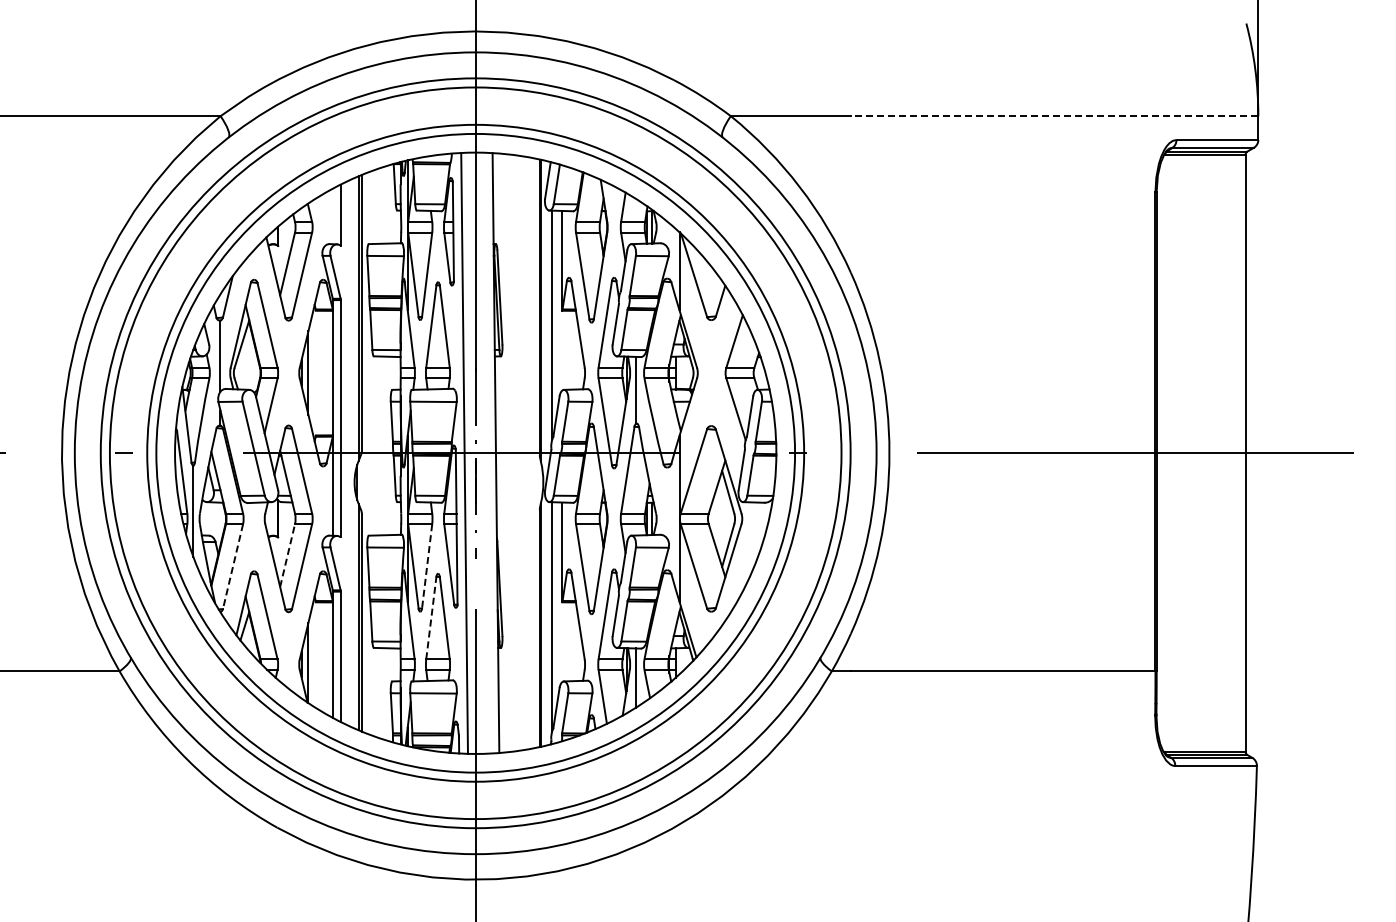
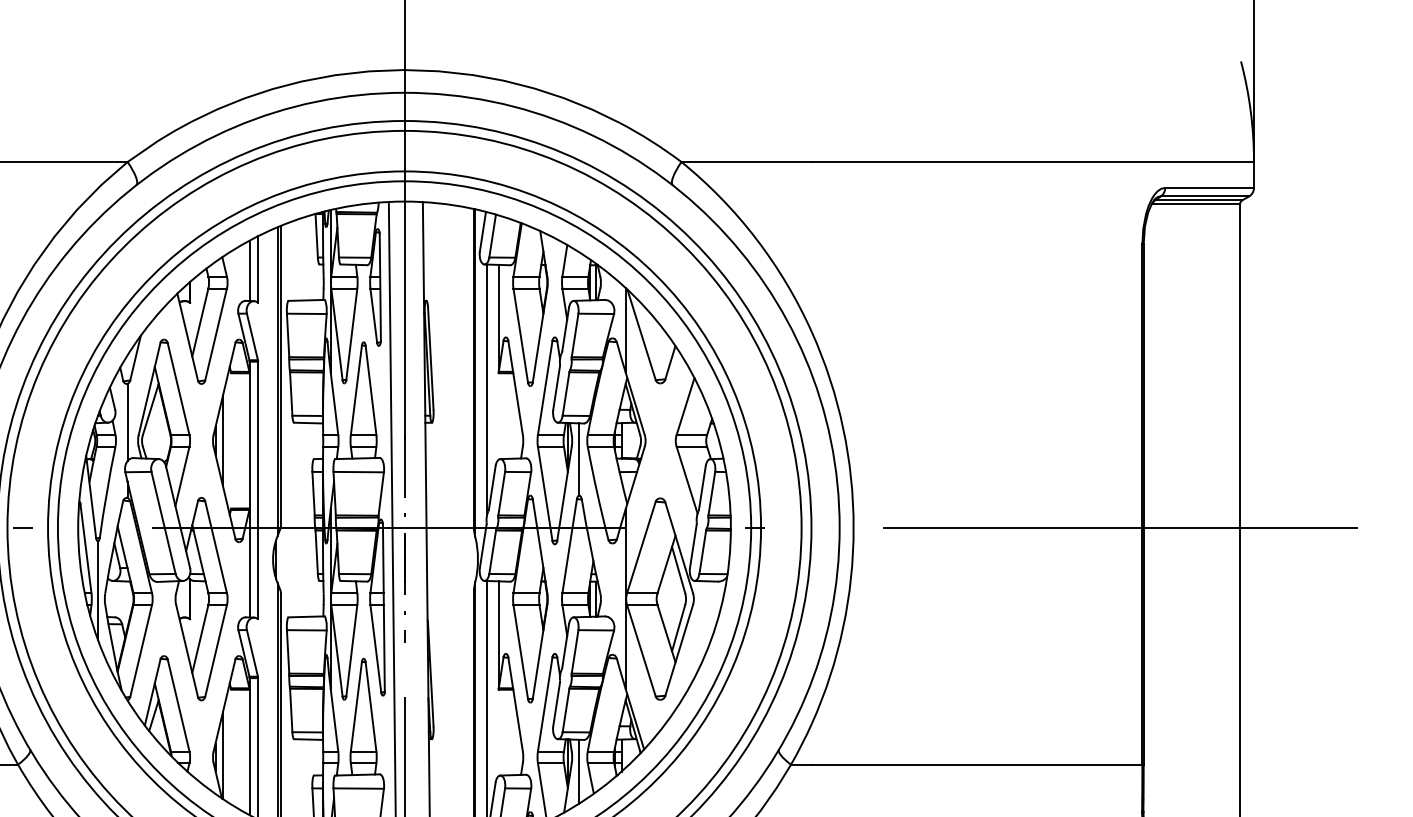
line: (1054, 116) -> (1032, 162), dashed -> solid
line: (332, 216) -> (249, 270), added
line: (287, 555) -> (200, 638), dashed -> solid
line: (233, 566) -> (141, 650), dashed -> solid
line: (427, 566) -> (352, 650), dashed -> solid
line: (431, 618) -> (356, 707), dashed -> solid

